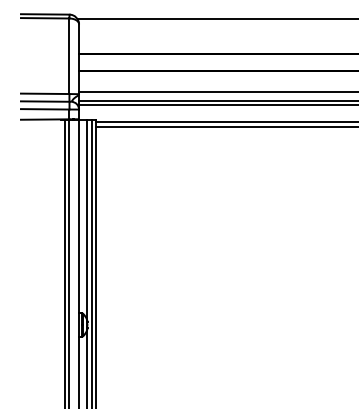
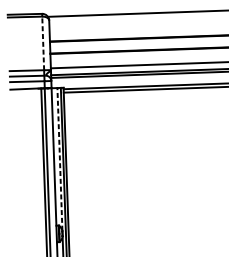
line: (69, 56) -> (43, 43), solid -> dashed
line: (87, 219) -> (60, 158), solid -> dashed

